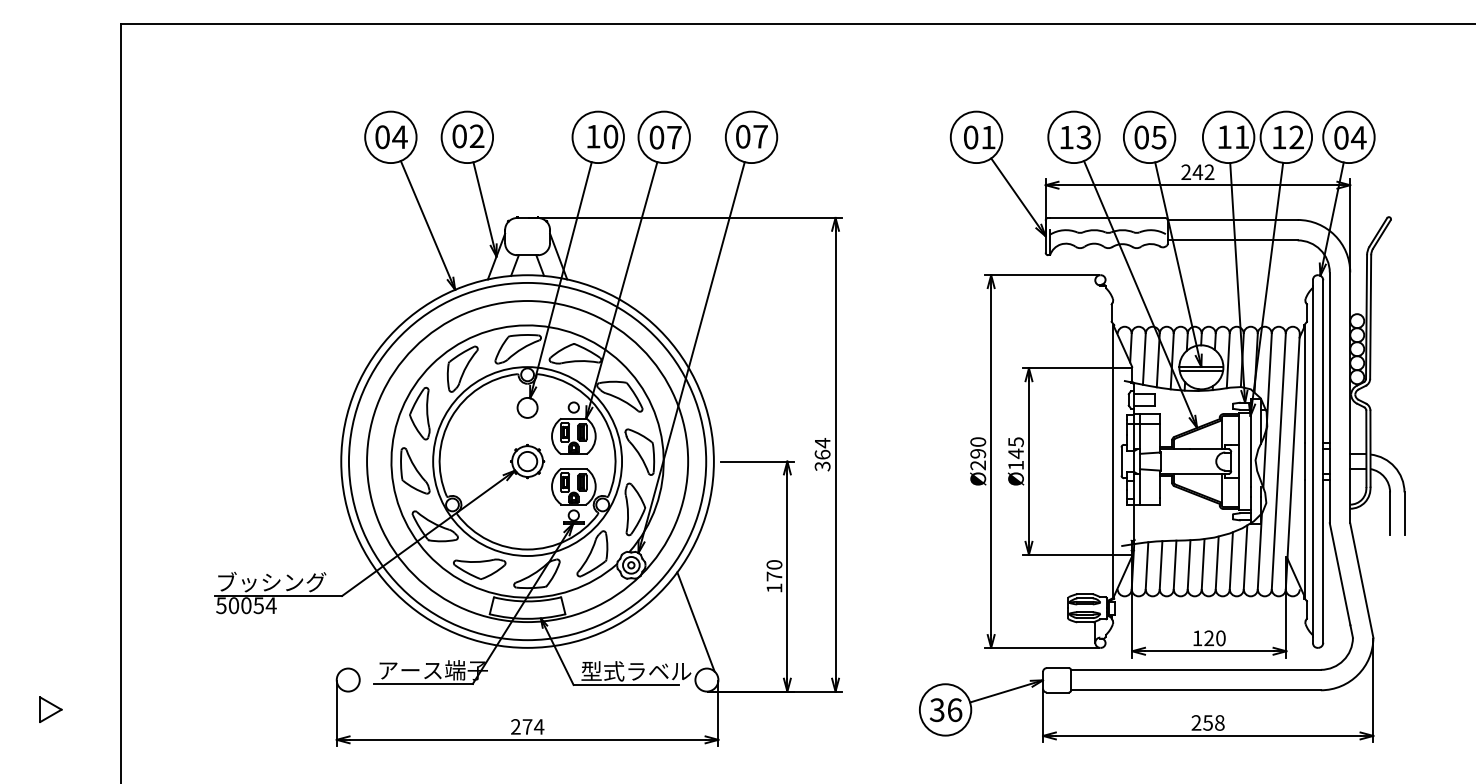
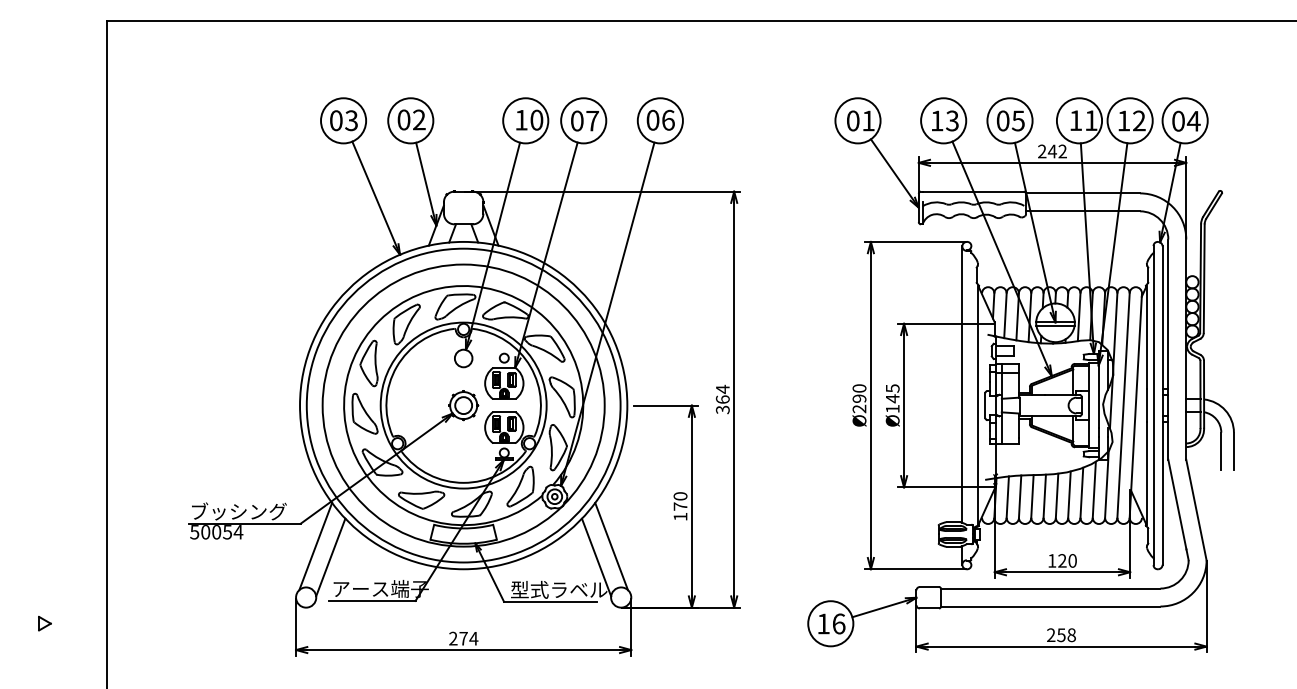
text: (760, 136) -> (668, 120), 07 -> 06
text: (399, 137) -> (351, 120), 04 -> 03
line: (1095, 437) -> (962, 384), added
line: (358, 621) -> (315, 546), added
line: (375, 634) -> (330, 557), added
line: (678, 634) -> (596, 557), added
part: (50, 709) -> (44, 623), size x0.62
text: (936, 710) -> (822, 624), 36 -> 16

